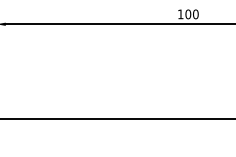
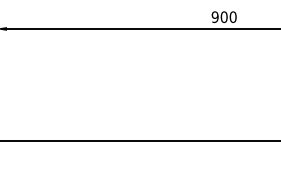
text: (180, 14) -> (214, 17), 100 -> 900

